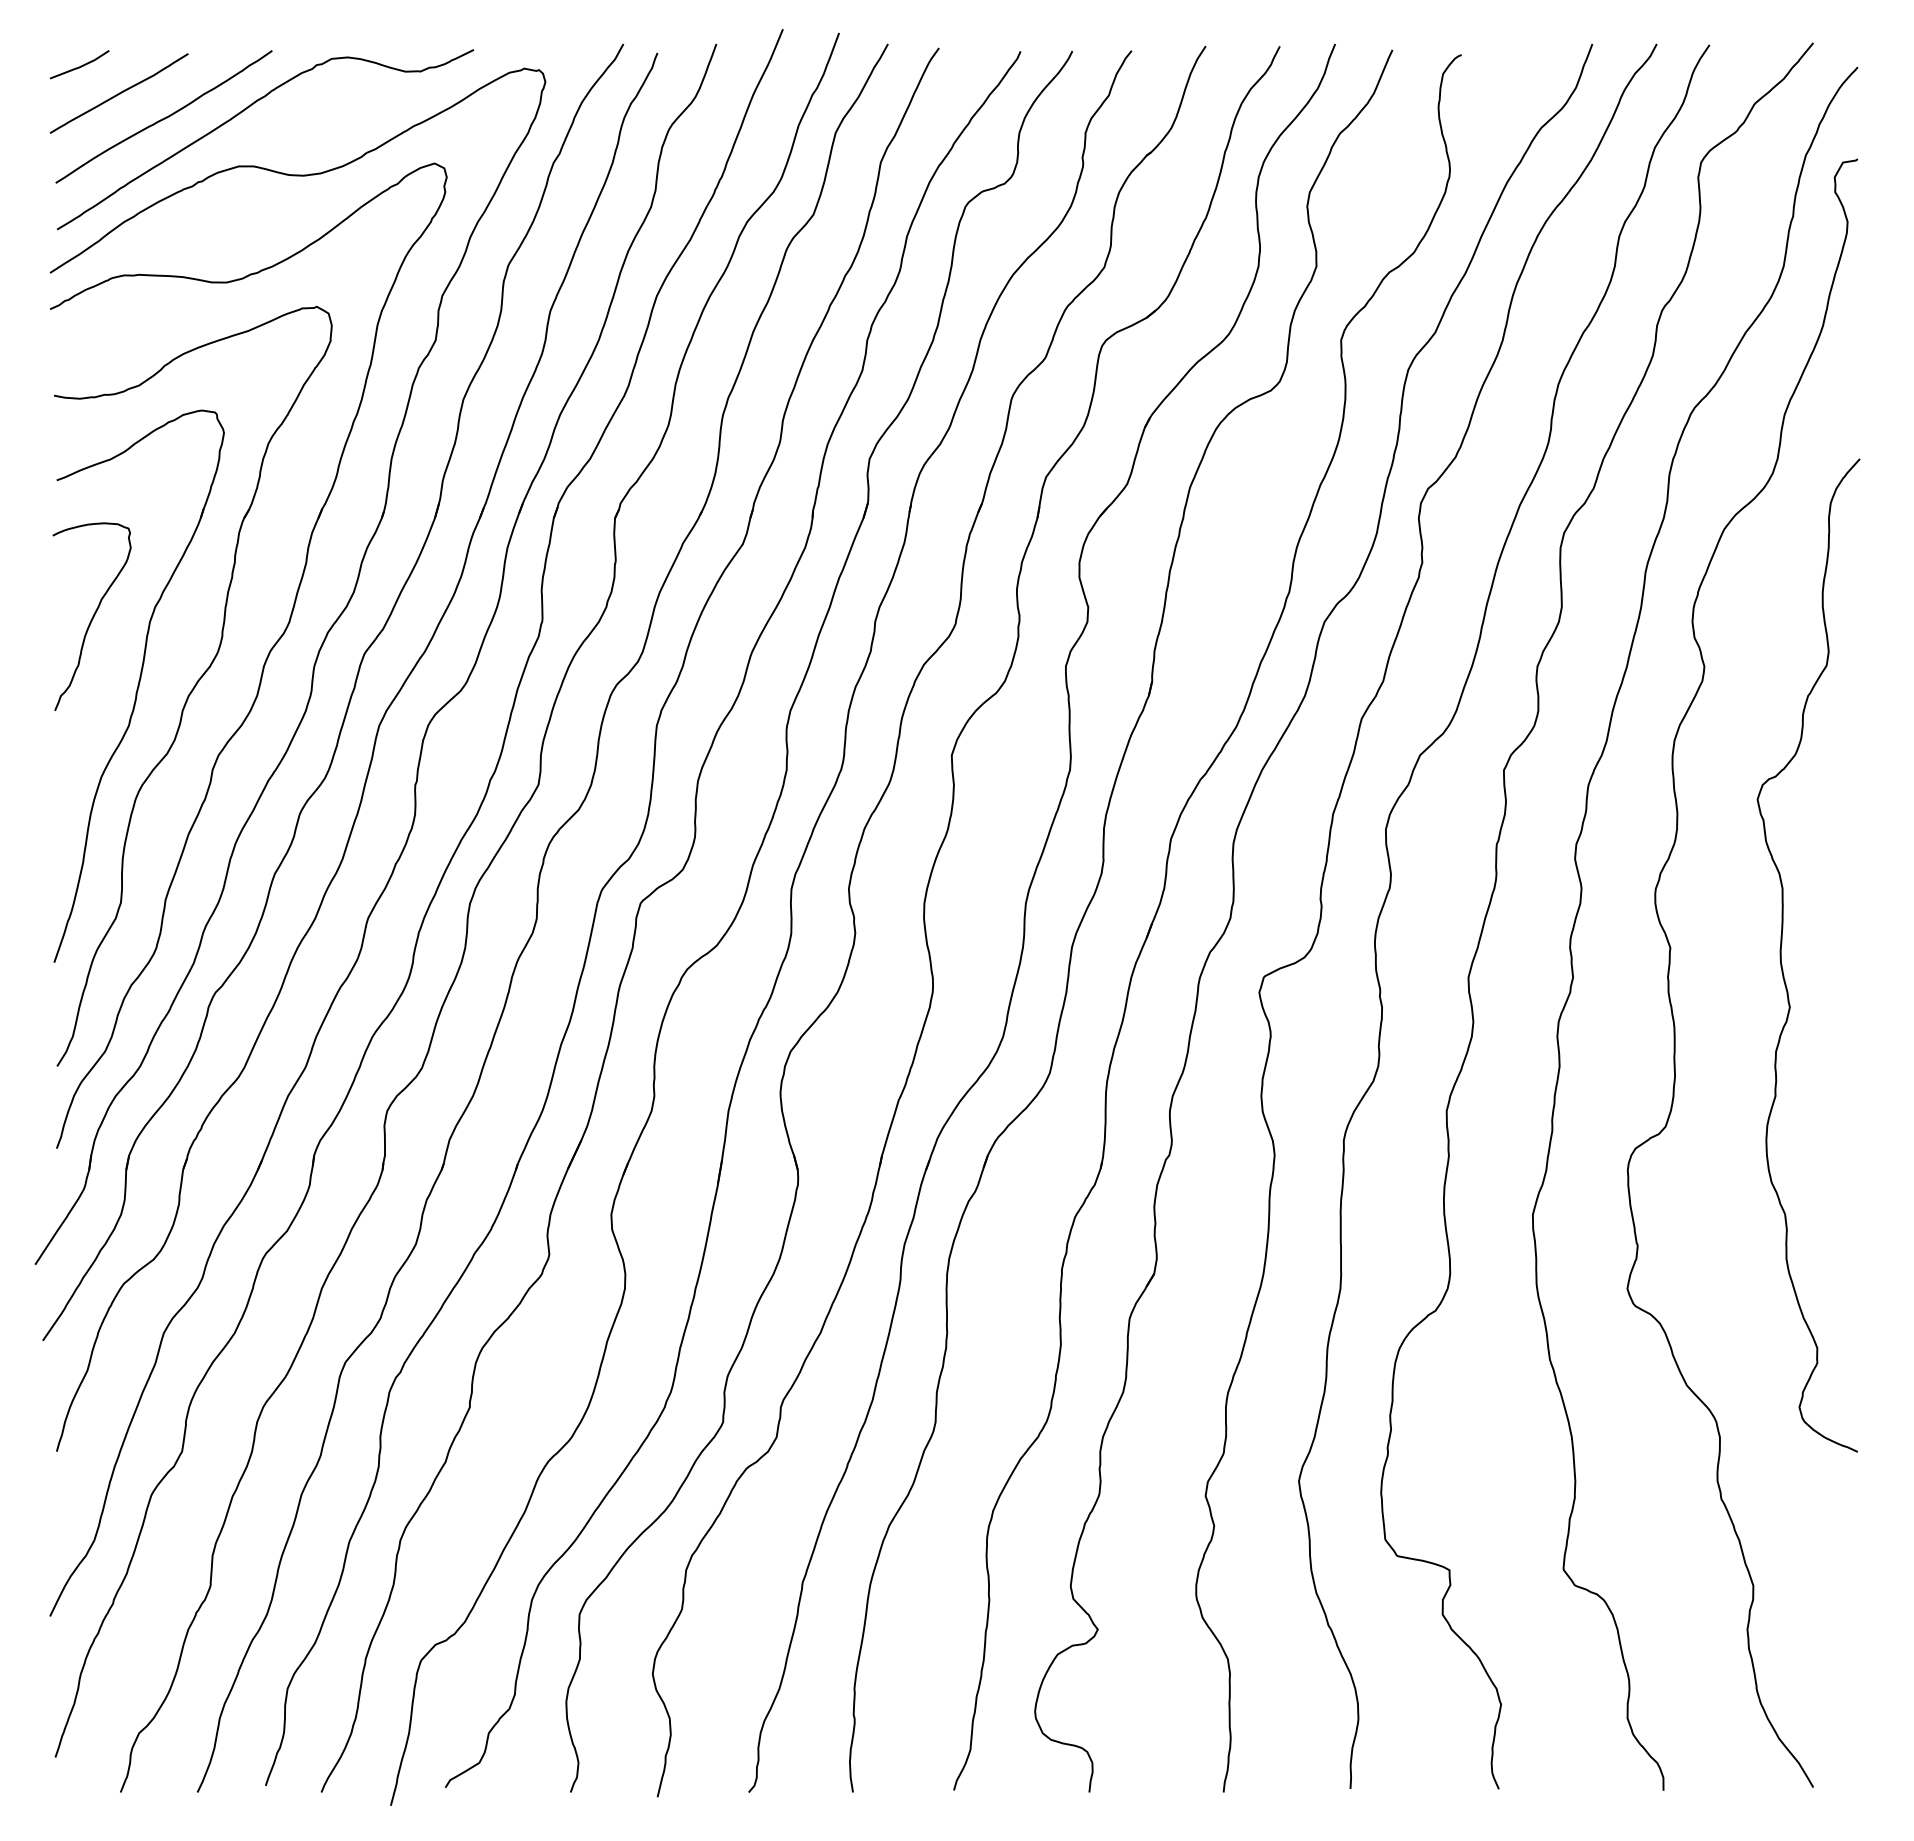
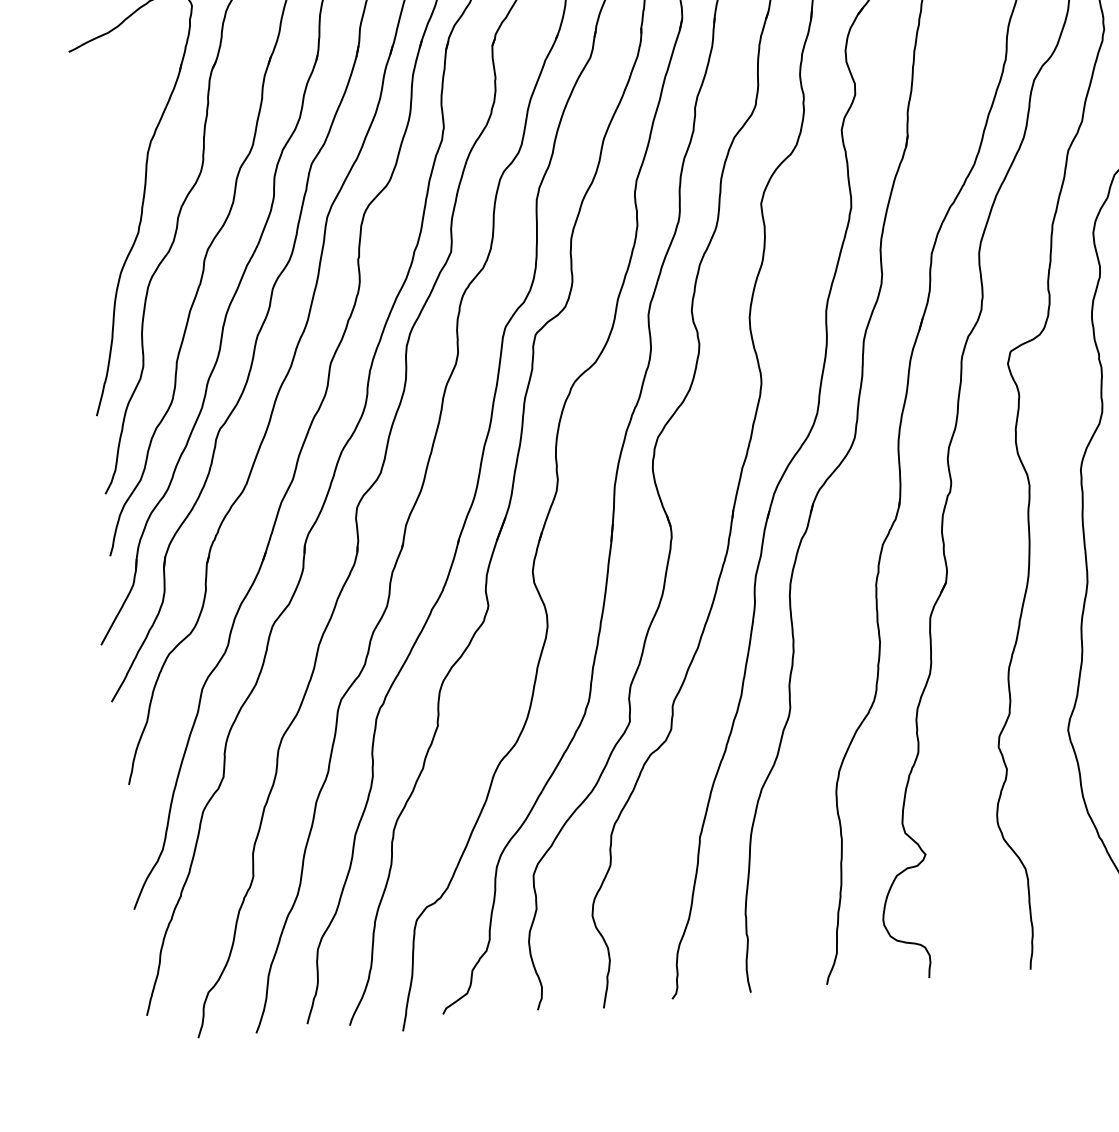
curve: (92, 616) -> (104, 152), removed

